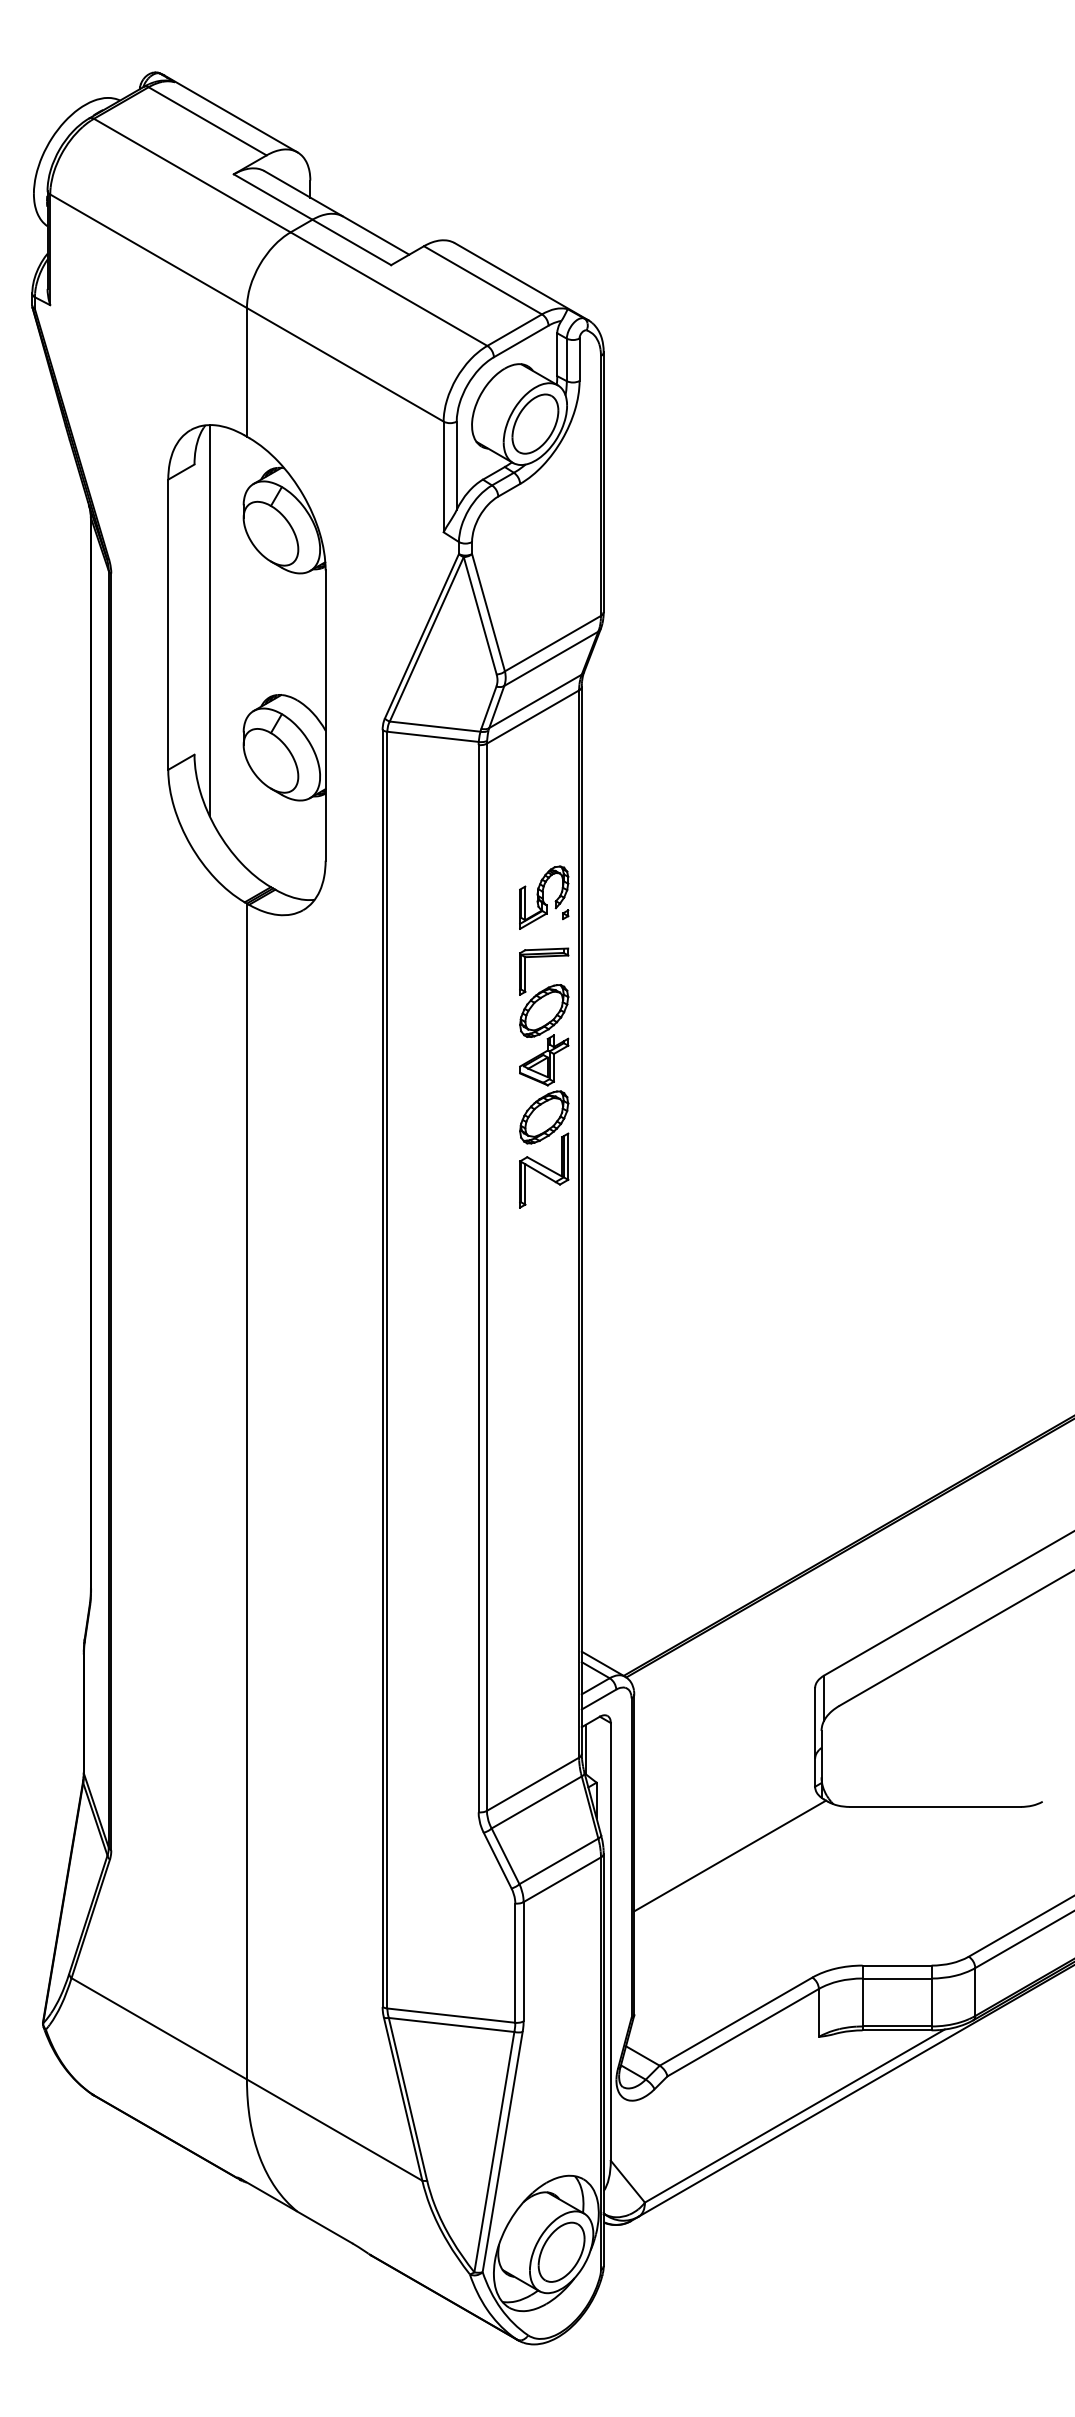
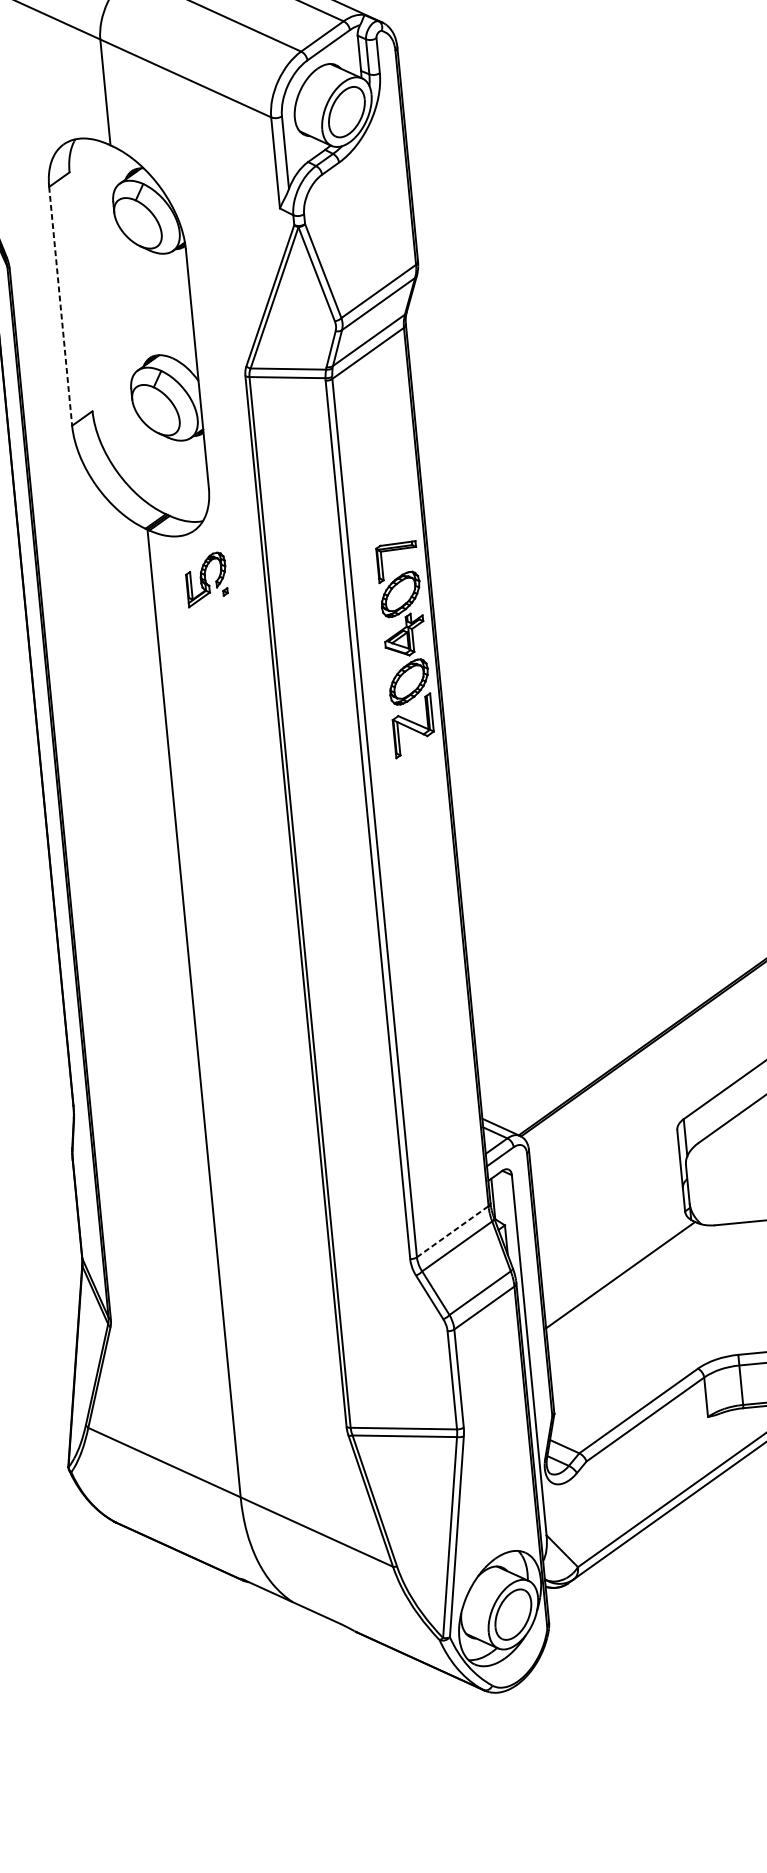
line: (209, 620) -> (94, 299), removed
line: (168, 625) -> (60, 306), solid -> dashed
part: (544, 897) -> (206, 579), moved
line: (533, 1784) -> (453, 1231), solid -> dashed

